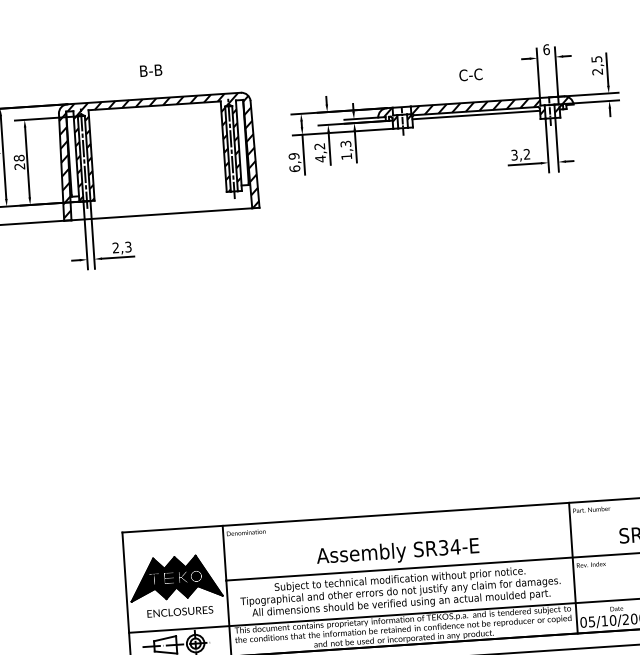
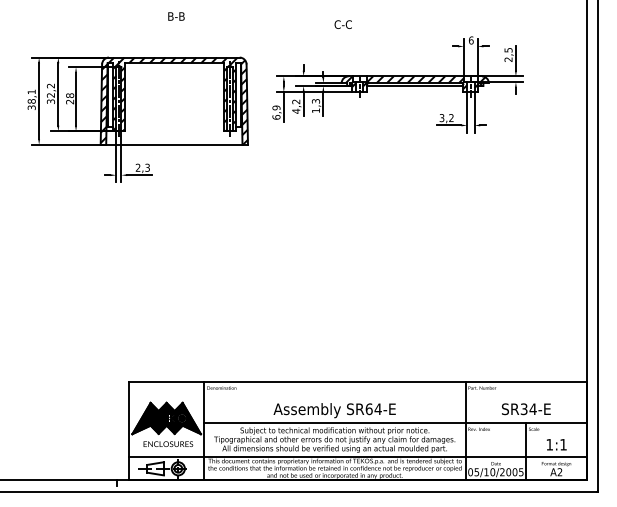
text: (151, 70) -> (176, 16), moved
text: (469, 74) -> (342, 24), moved
text: (442, 548) -> (368, 409), SR34-E -> SR64-E

